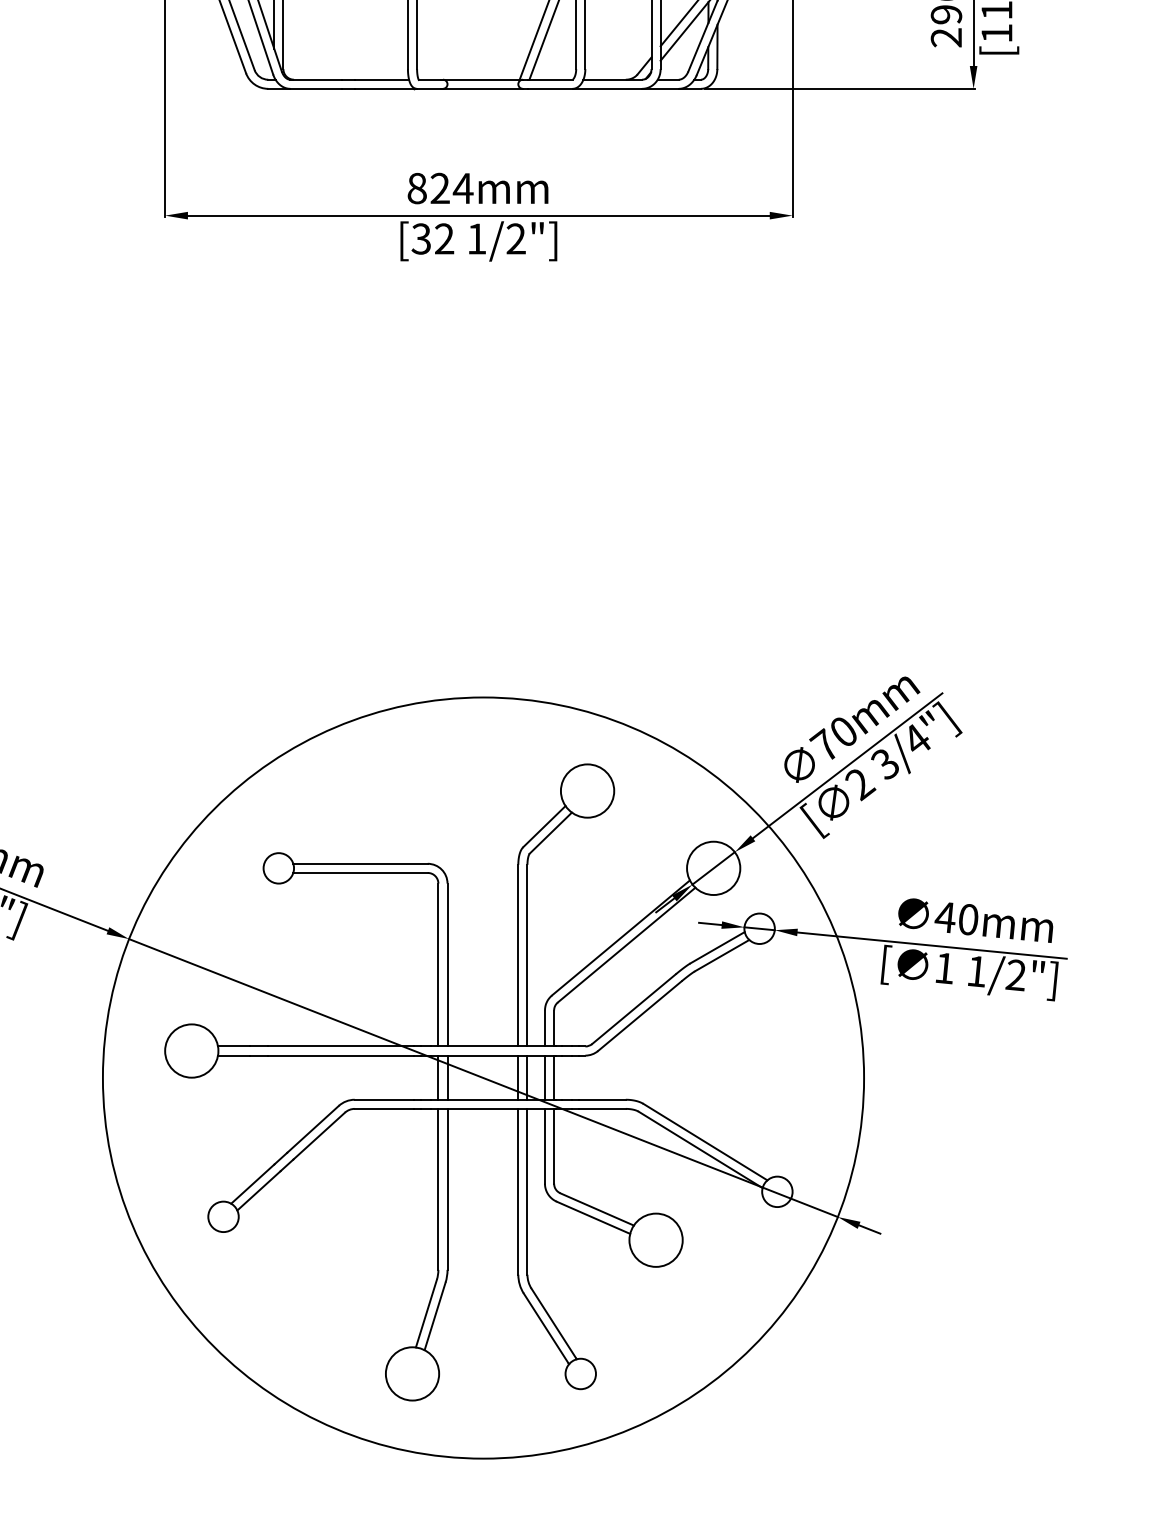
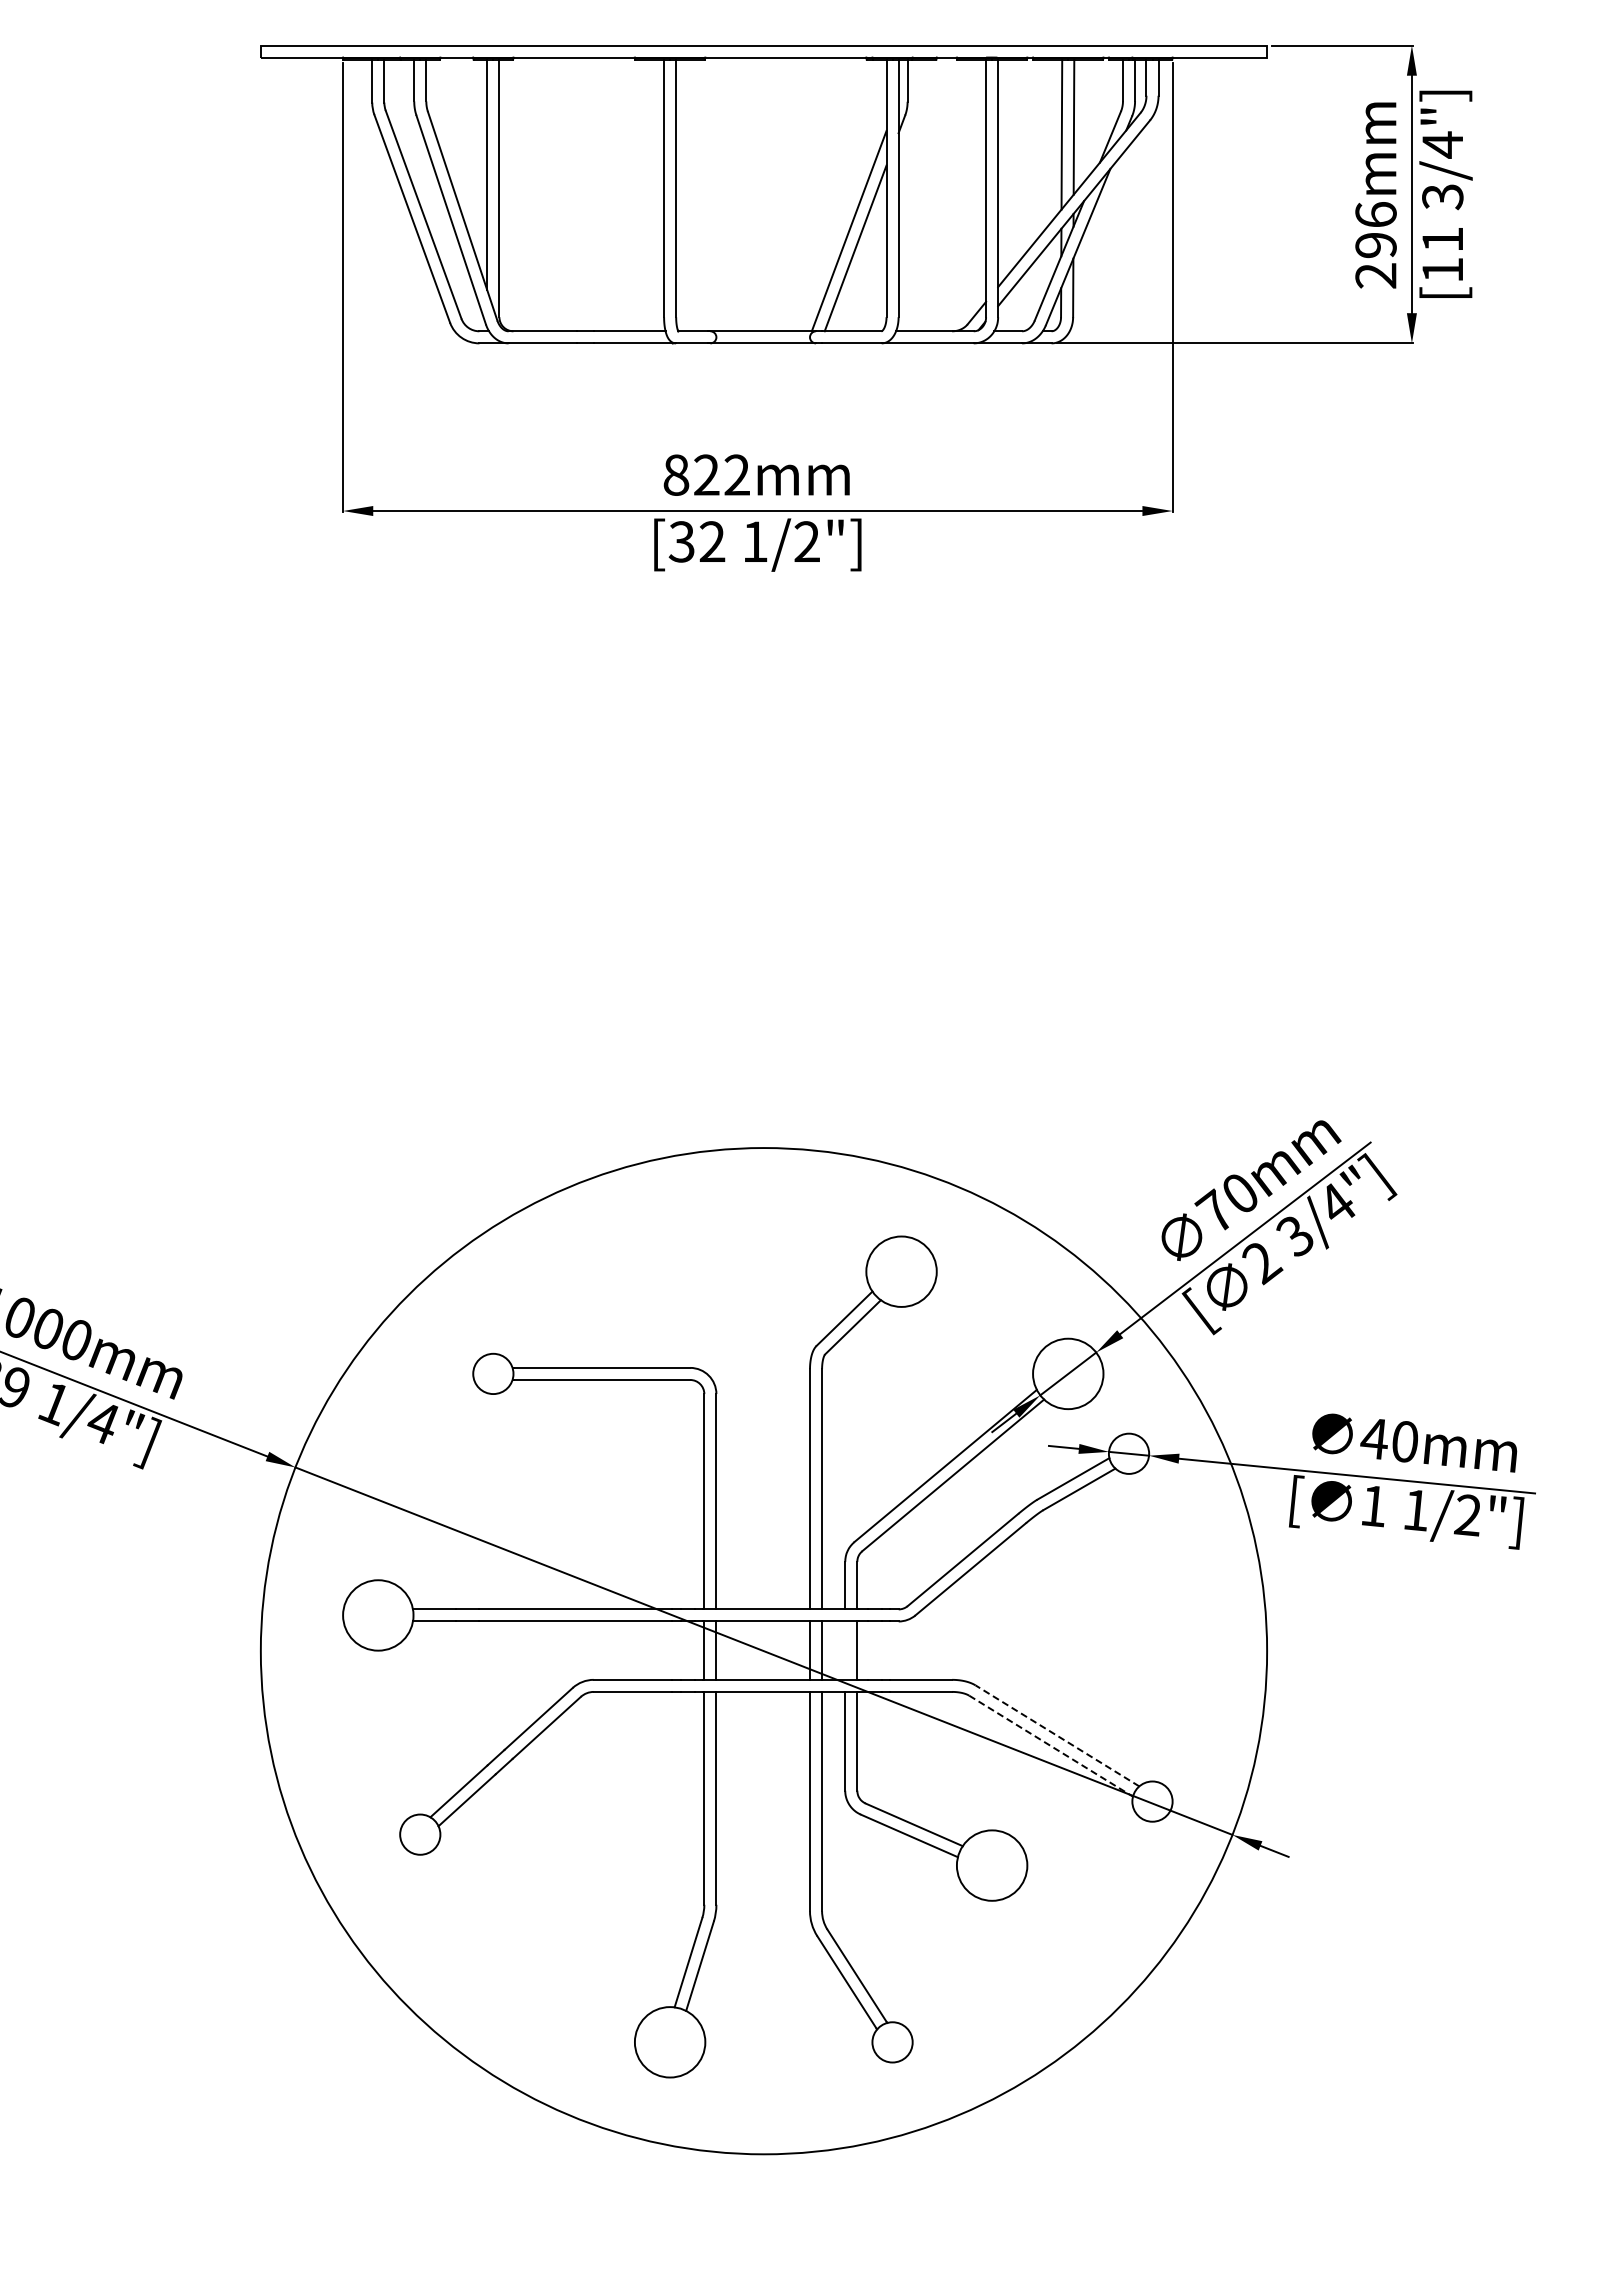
text: (462, 188) -> (736, 474), 824mm -> 822mm
line: (545, 1077) -> (845, 1650), removed
line: (705, 1141) -> (1057, 1735), solid -> dashed
line: (700, 1150) -> (1051, 1746), solid -> dashed

